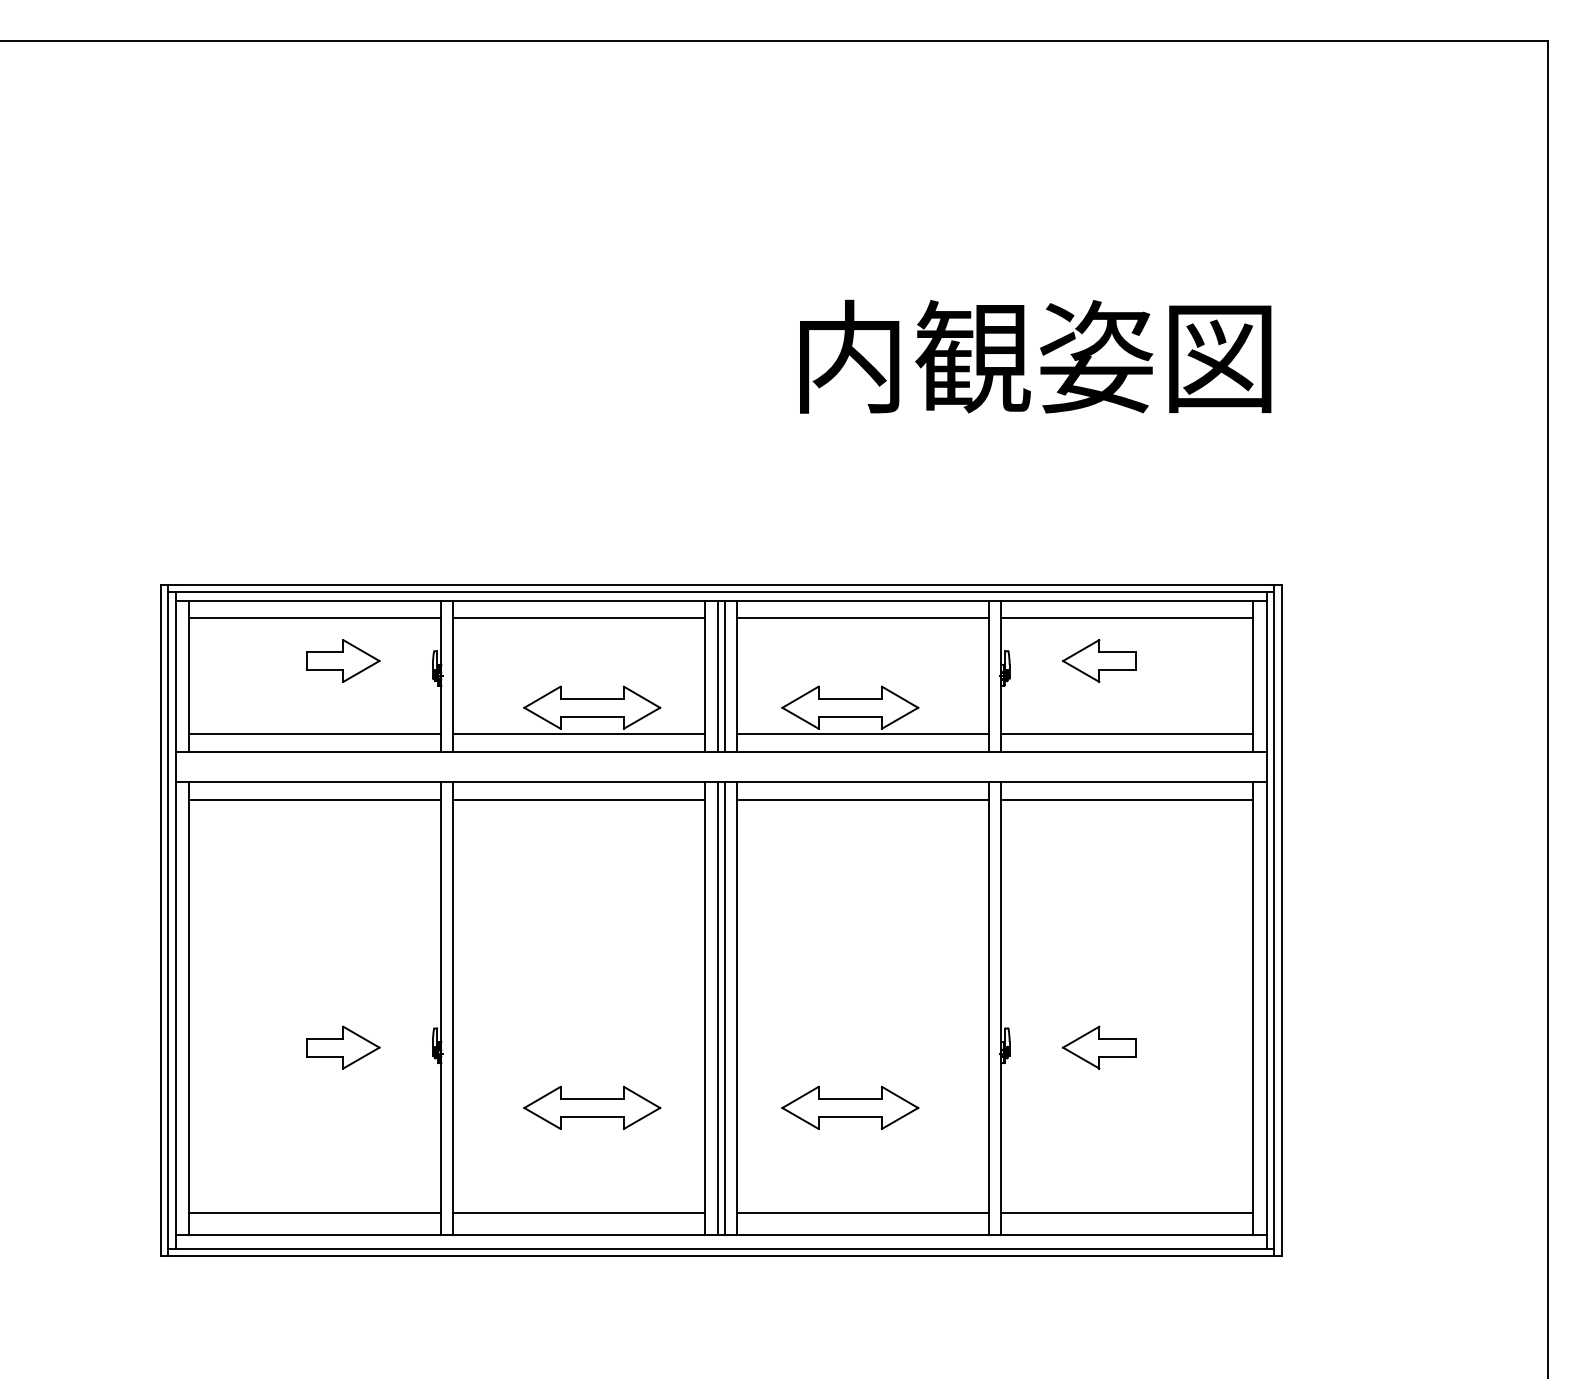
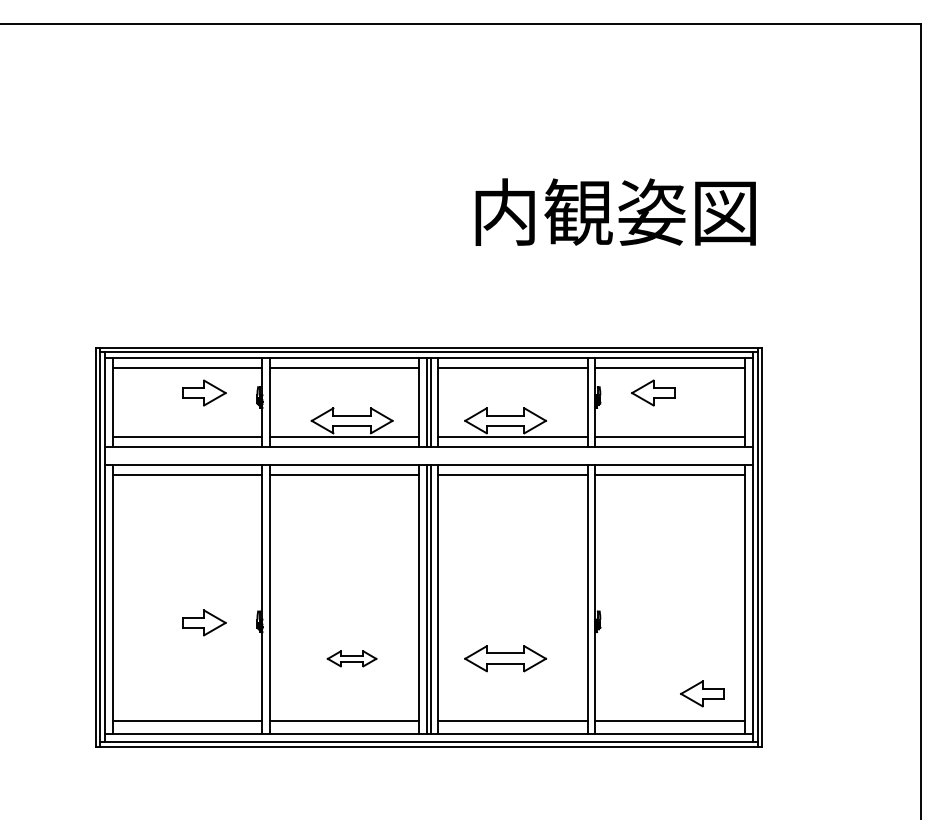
part: (1099, 1046) -> (702, 693), moved
part: (591, 1107) -> (351, 658), size x0.6

